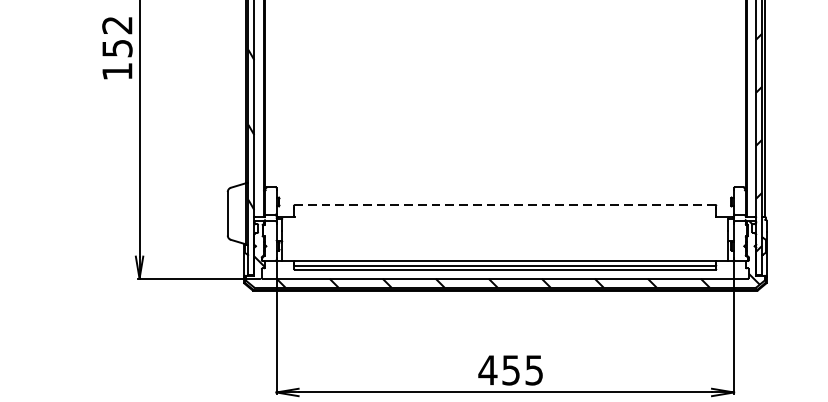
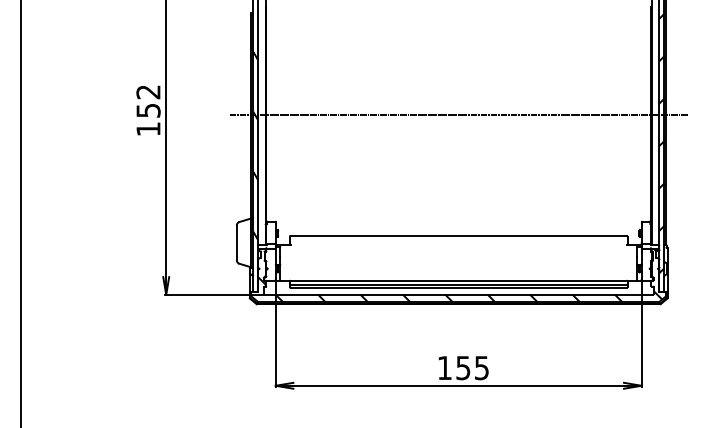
line: (505, 54) -> (458, 115), added
line: (505, 204) -> (458, 235), dashed -> solid
text: (487, 369) -> (444, 367), 455 -> 155

